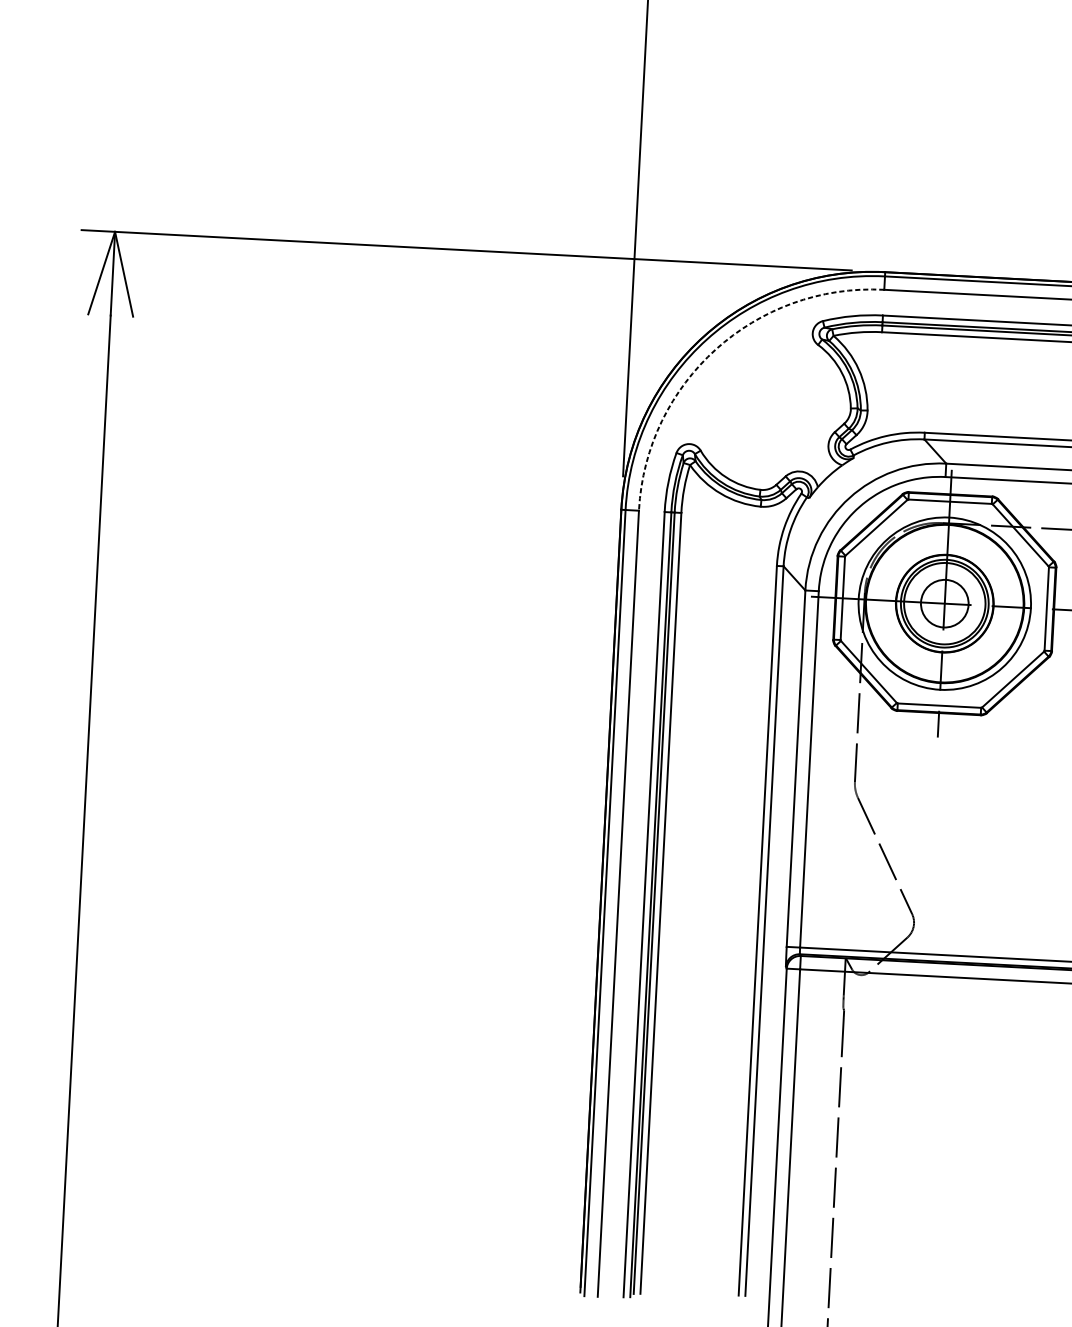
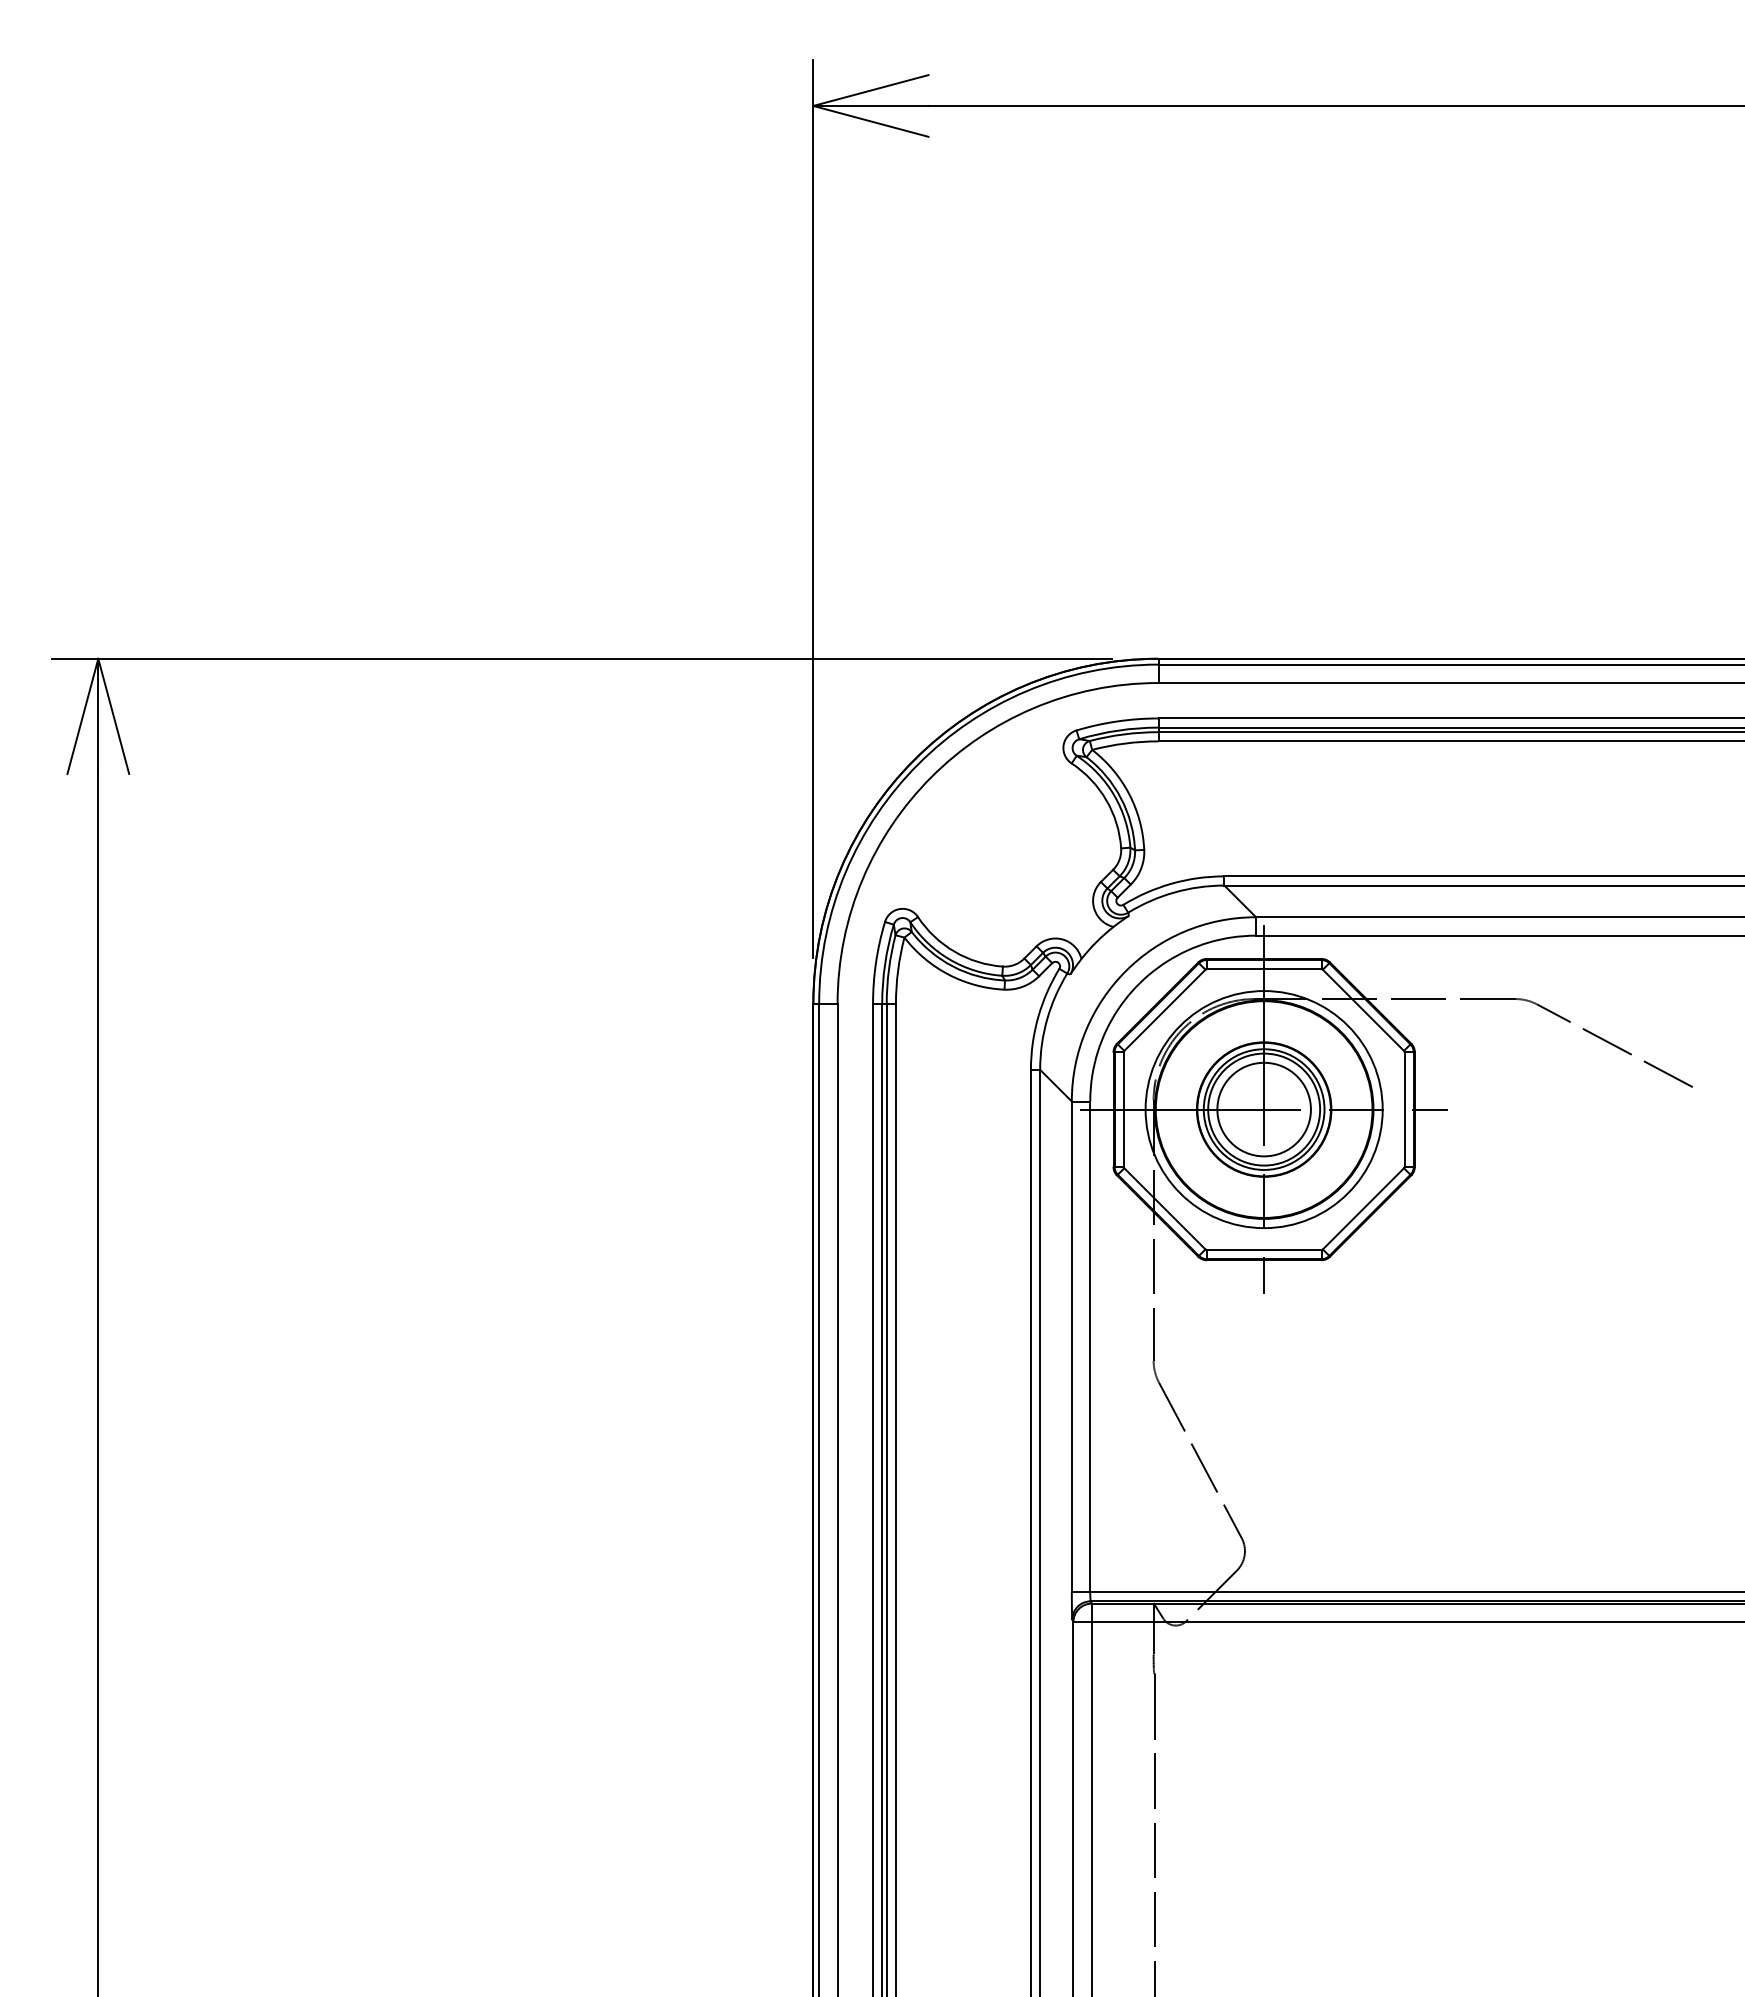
arc: (715, 349) -> (931, 777), dashed -> solid
circle: (944, 603) -> (1263, 1109), size x1.43

